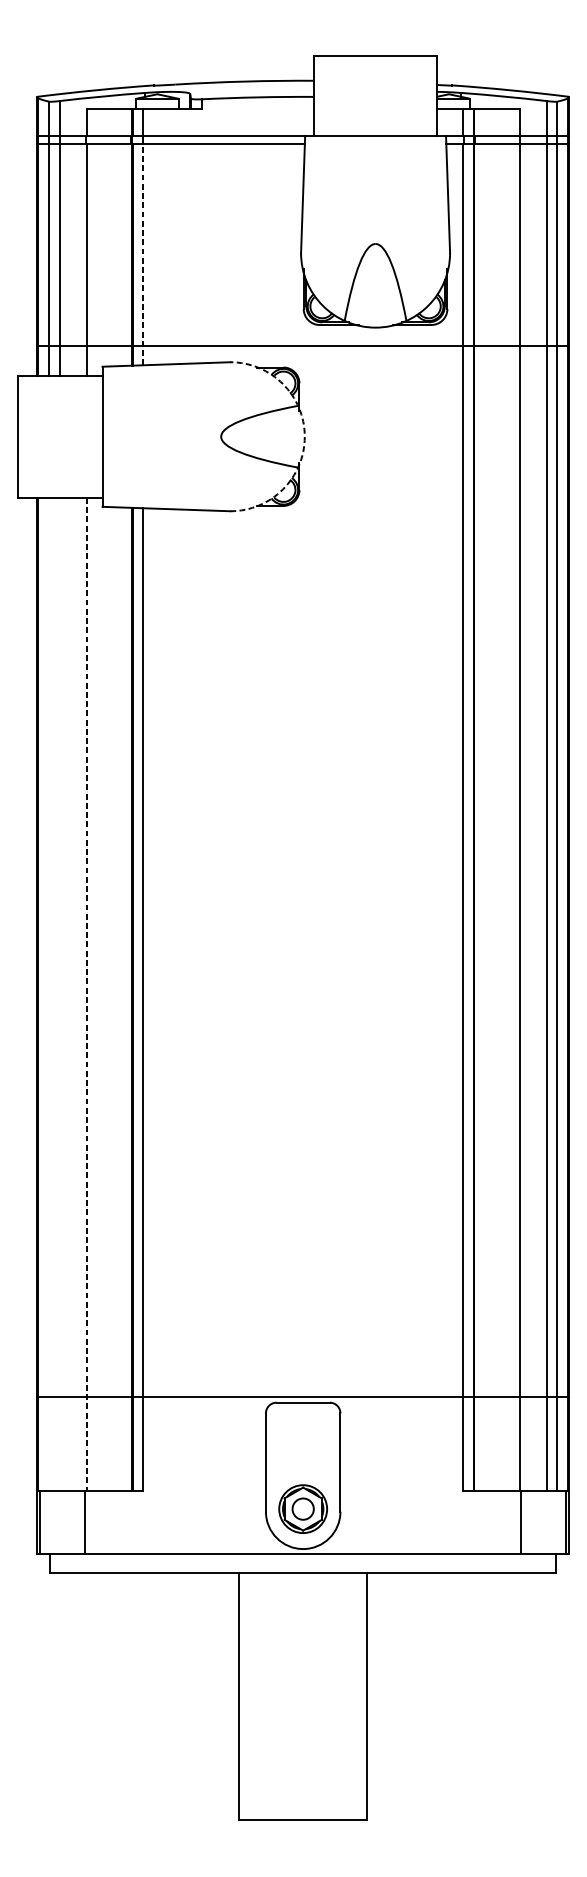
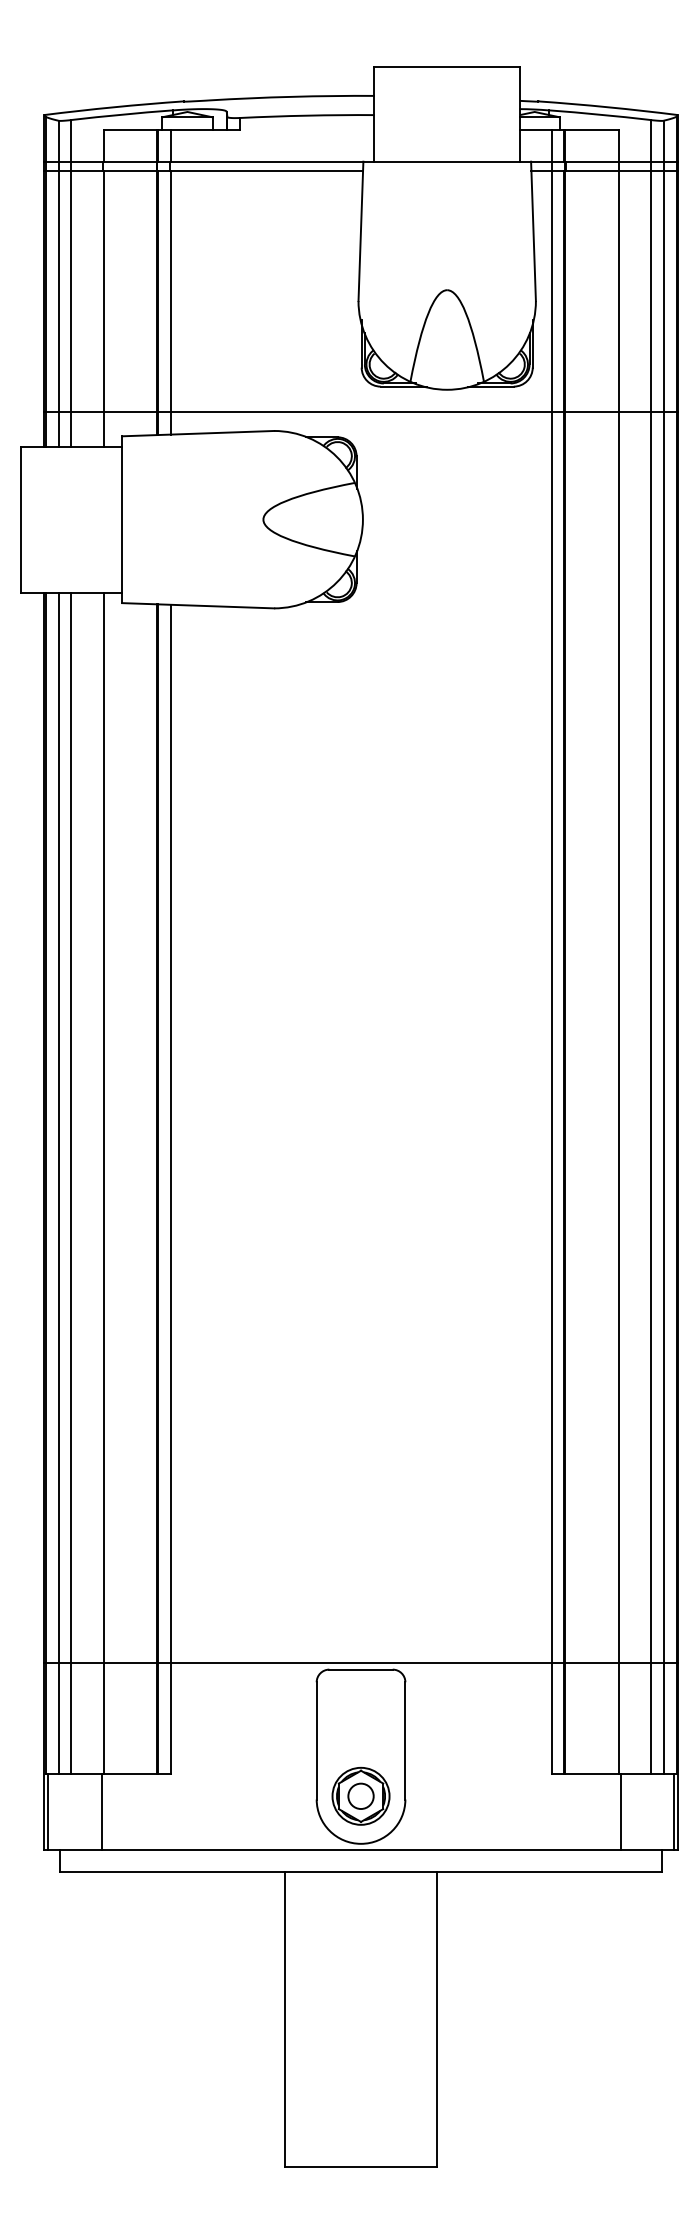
line: (143, 254) -> (170, 302), dashed -> solid
arc: (304, 436) -> (362, 519), dashed -> solid
line: (49, 994) -> (58, 1183), added
line: (59, 994) -> (71, 1183), added
line: (86, 994) -> (103, 1183), dashed -> solid

